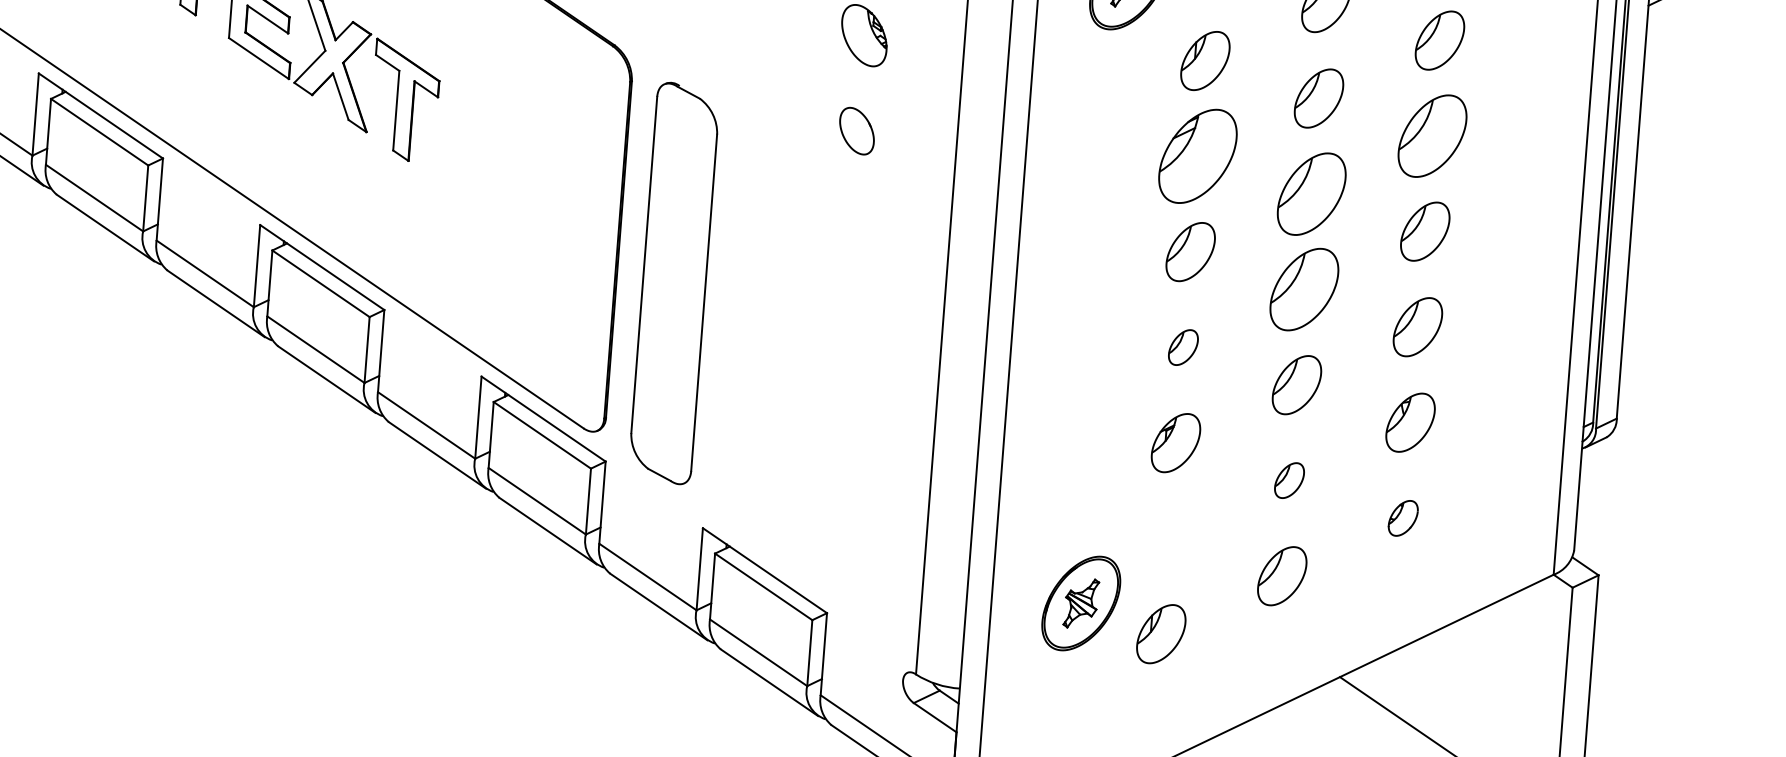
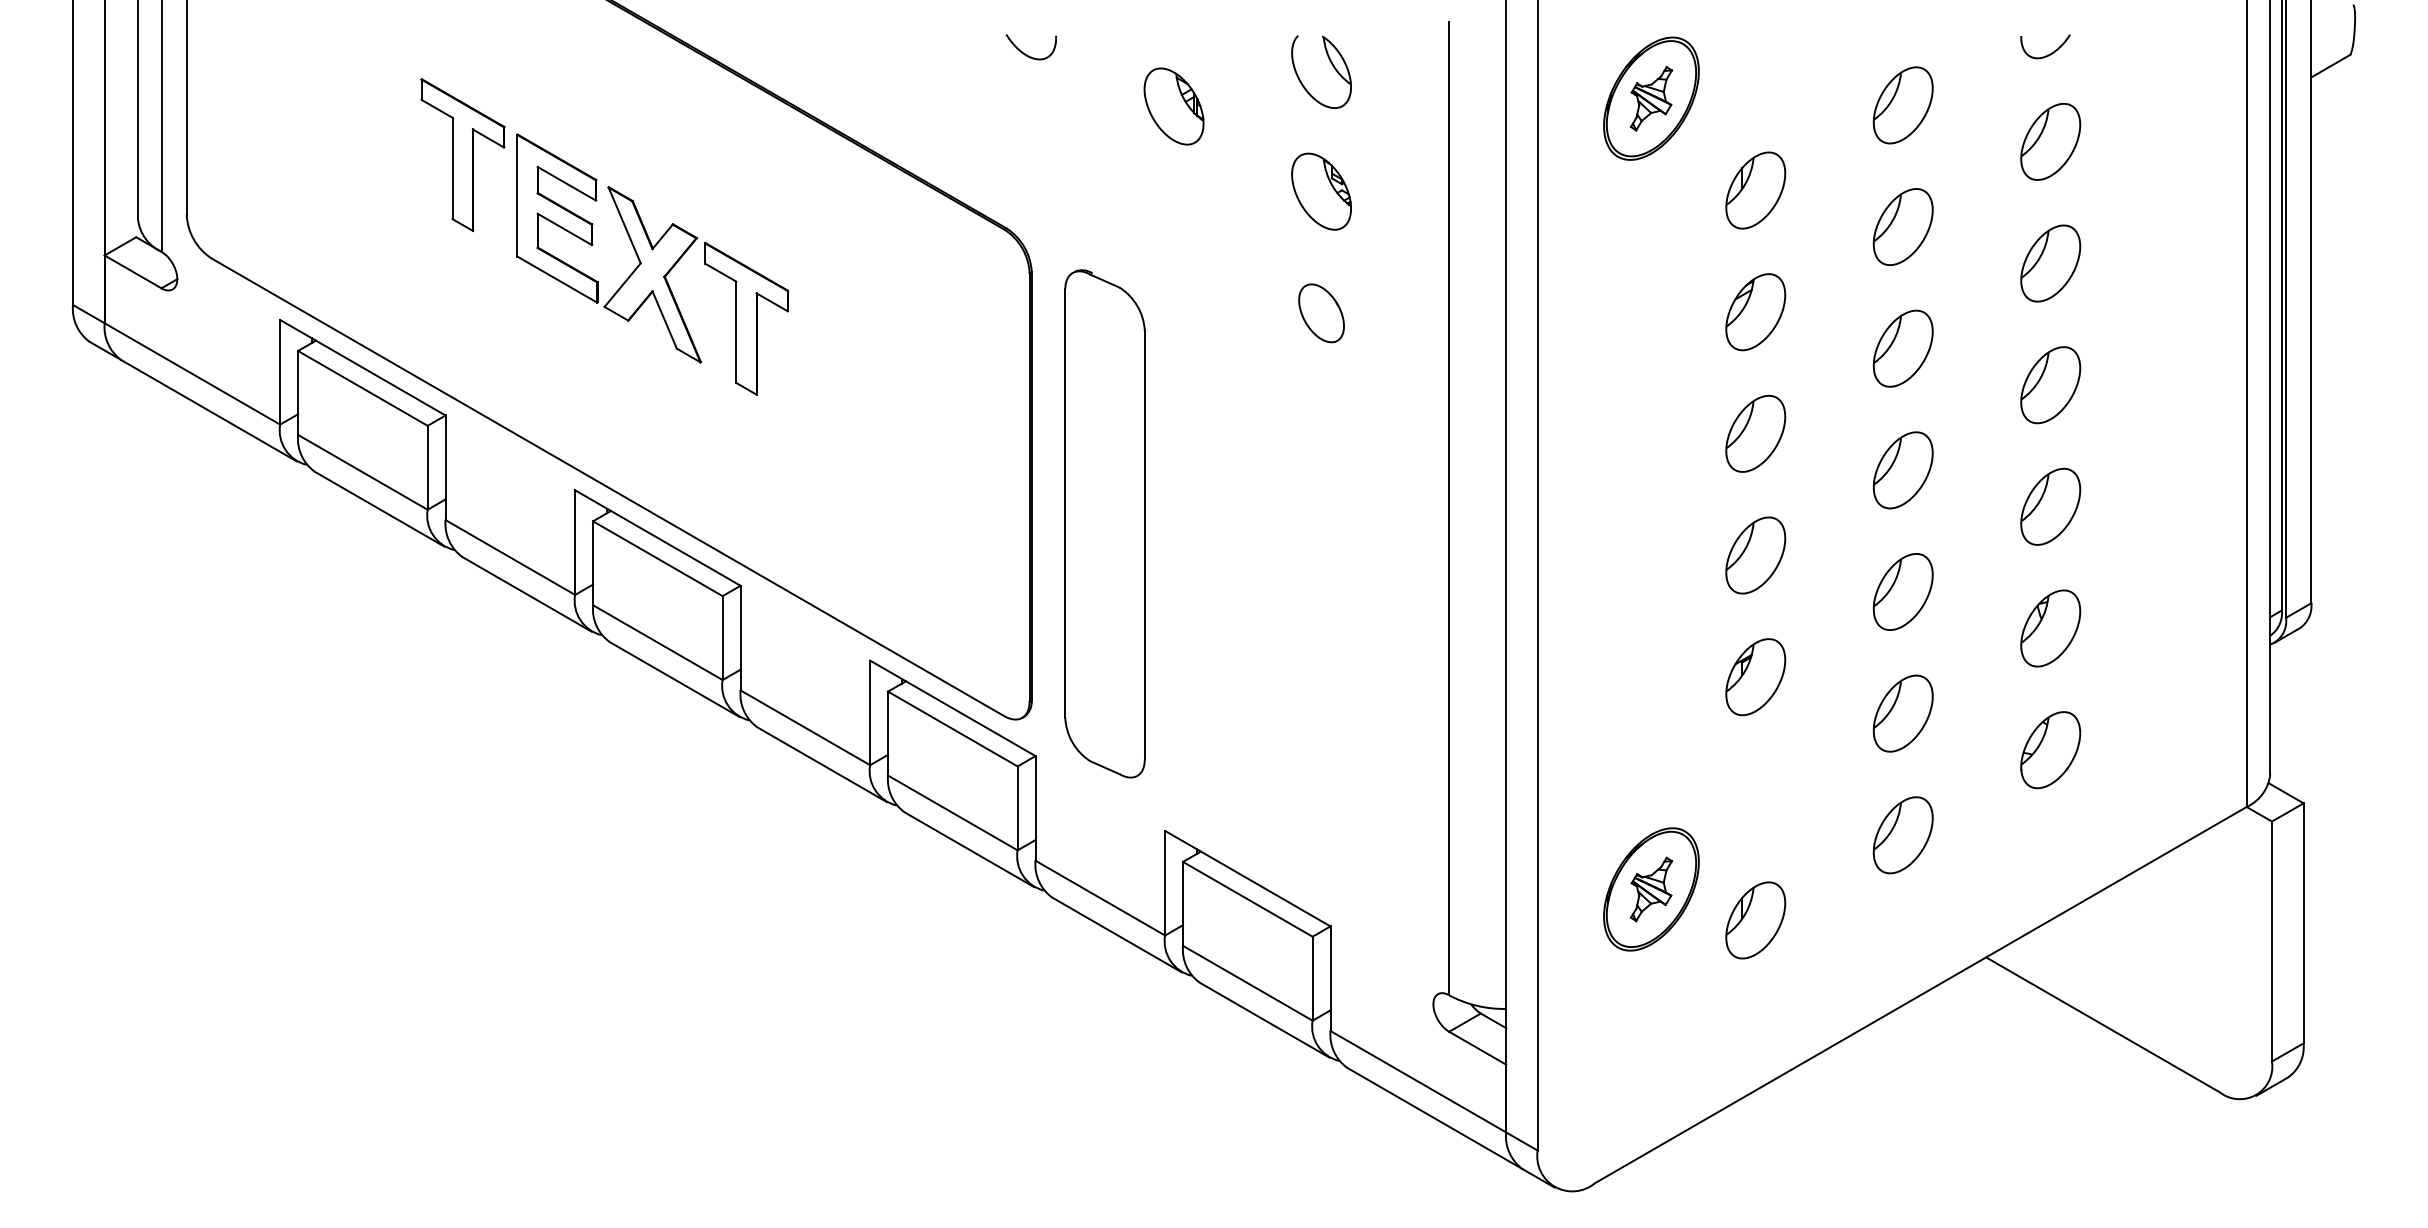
part: (1432, 136) -> (2050, 263), size x0.71
part: (1197, 156) -> (1755, 312), size x0.62
part: (1311, 193) -> (1902, 348), size x0.71
part: (1303, 289) -> (1902, 470), size x0.71
part: (1183, 347) -> (1755, 555), size x1.67
part: (1289, 480) -> (1902, 713), size x1.67
part: (1403, 518) -> (2050, 750), size x1.67

